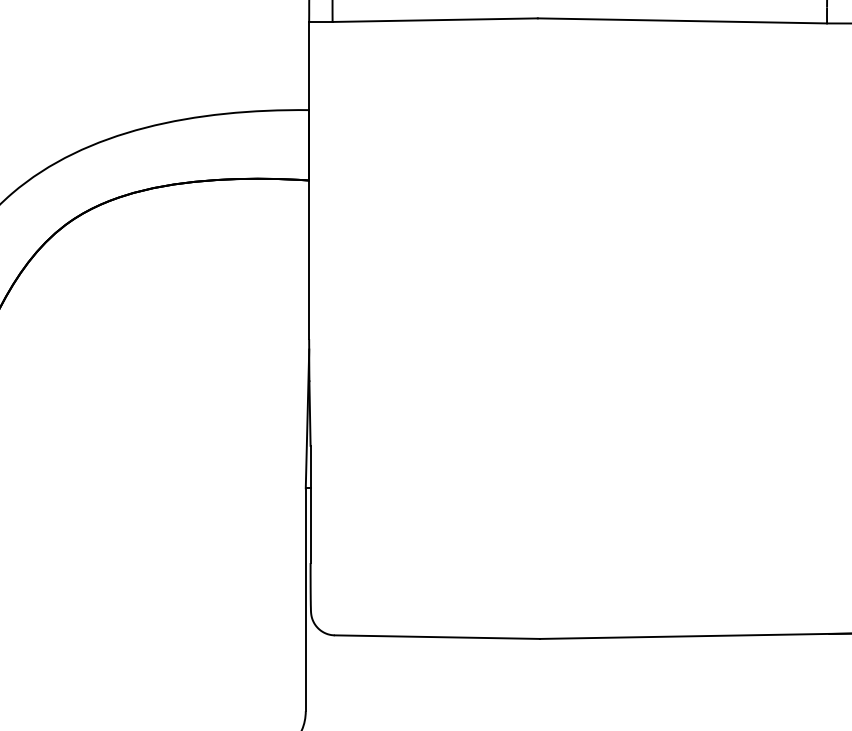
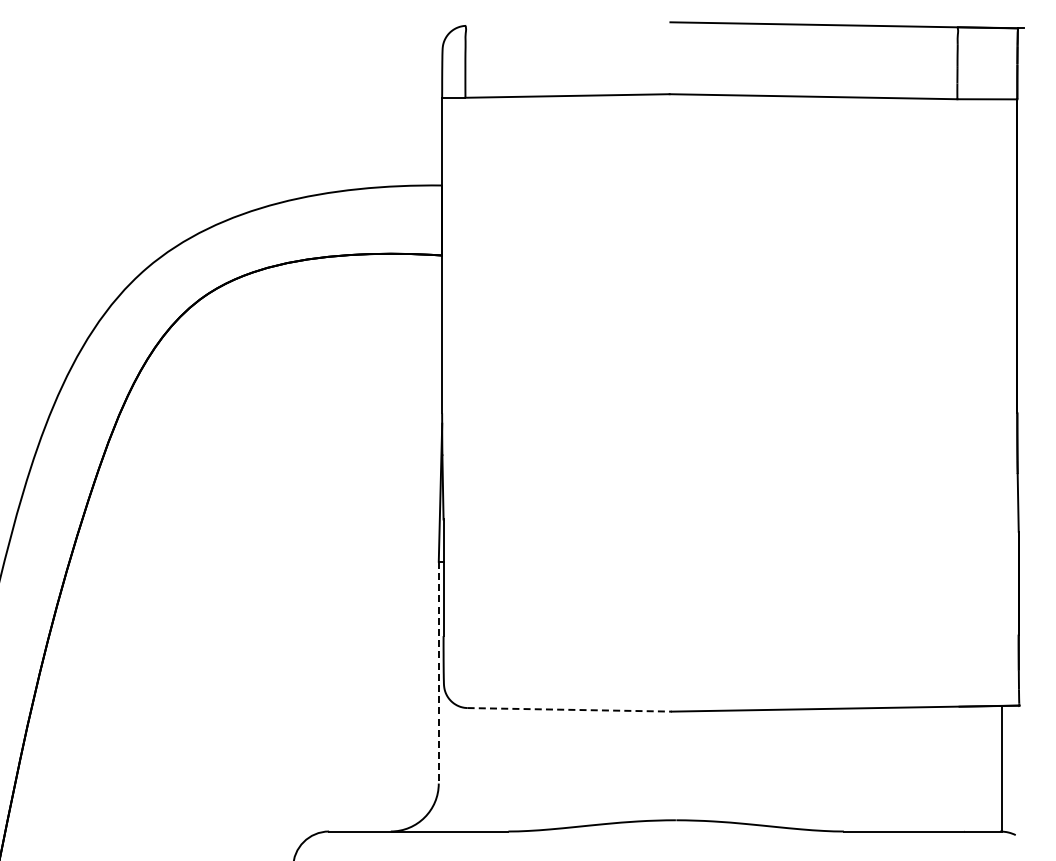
line: (305, 599) -> (438, 672), solid -> dashed
line: (438, 636) -> (570, 709), solid -> dashed

